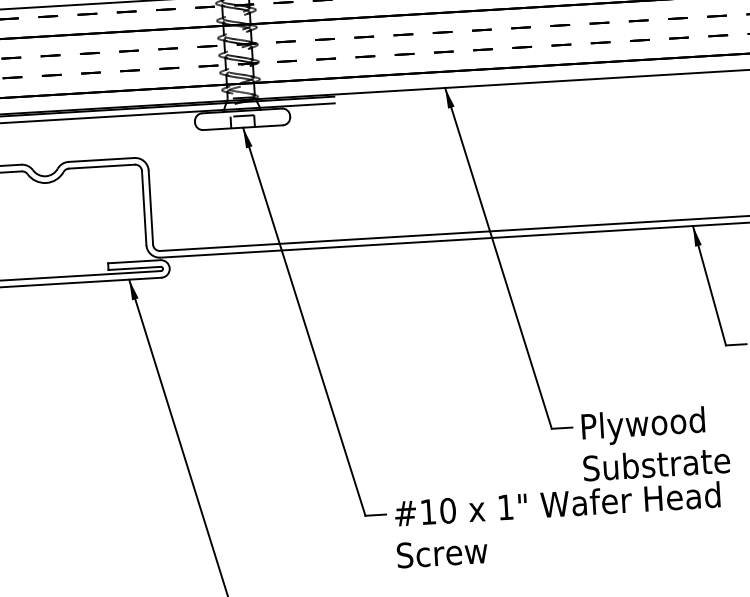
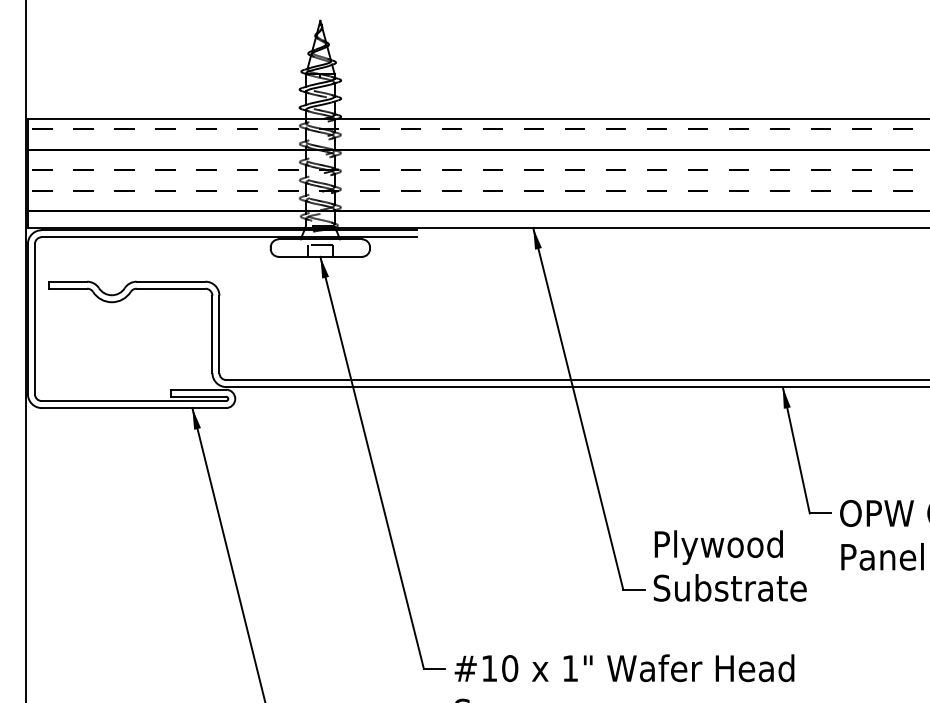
text: (654, 442) -> (729, 565), moved

